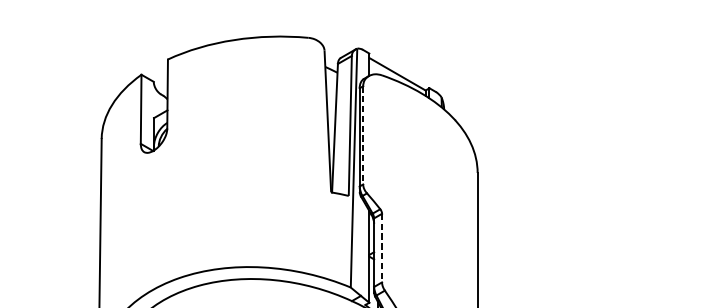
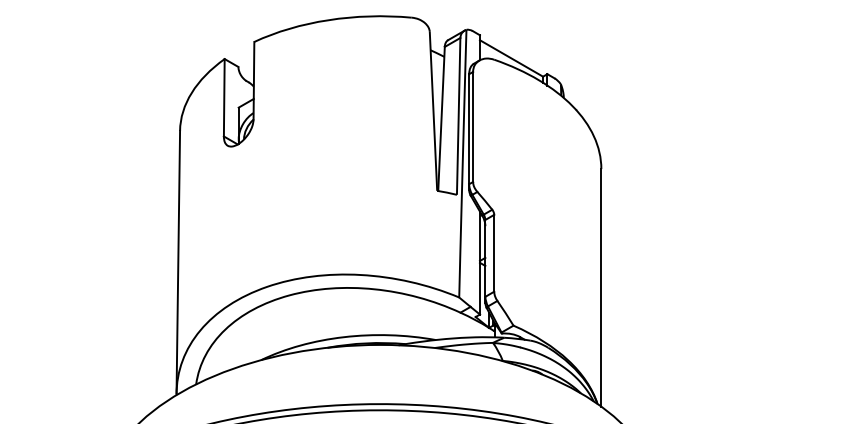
line: (363, 135) -> (473, 127), dashed -> solid
line: (382, 248) -> (494, 253), dashed -> solid

